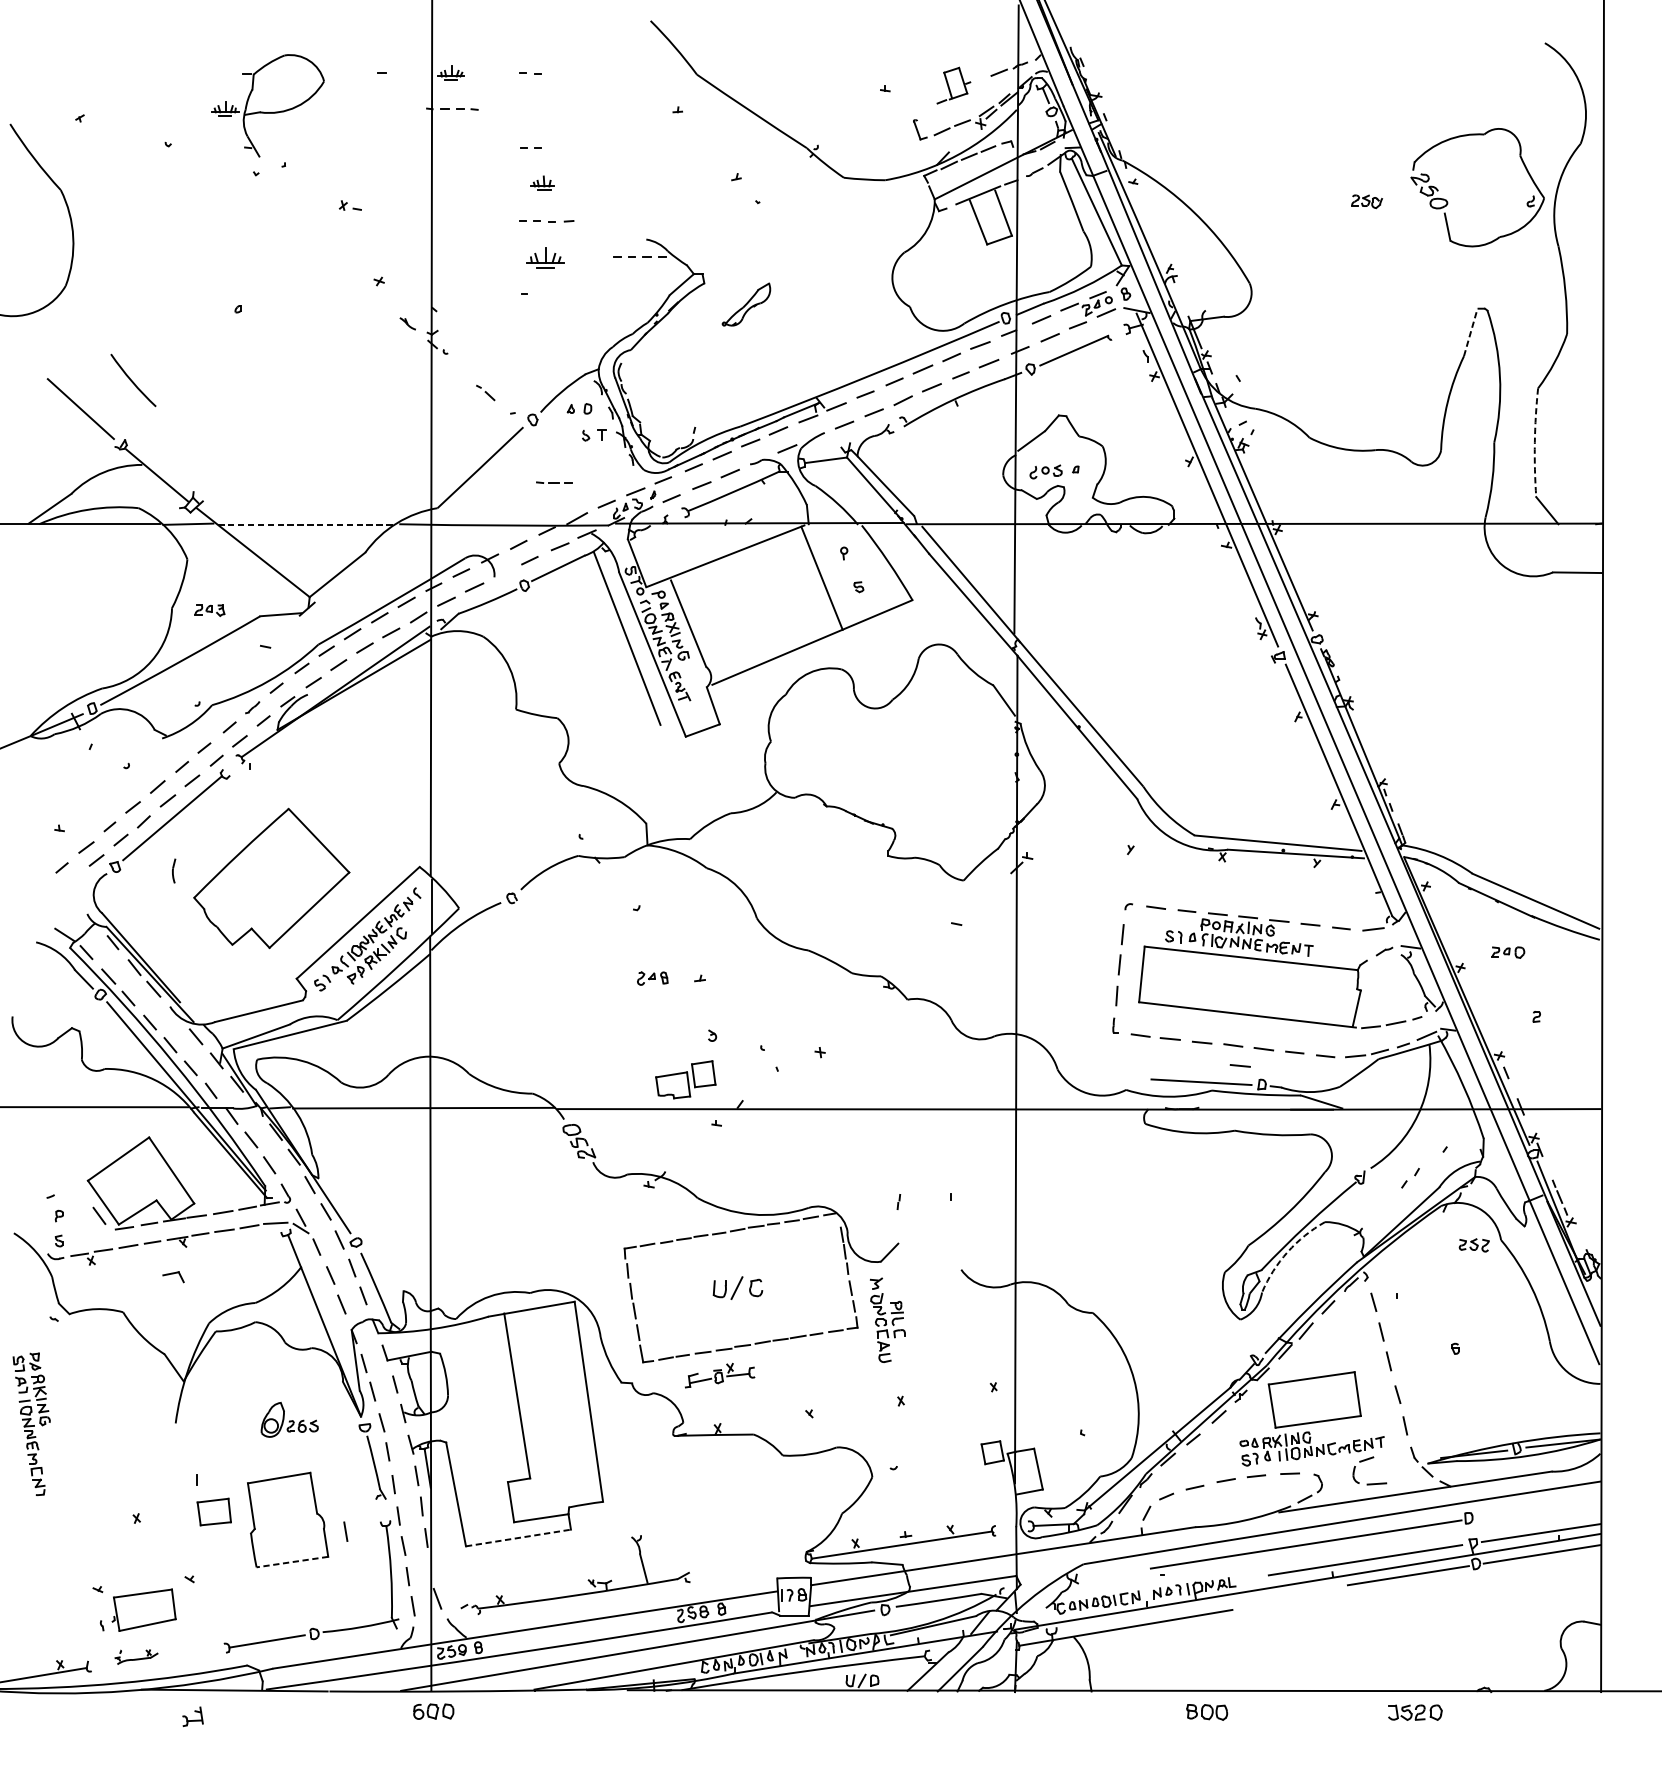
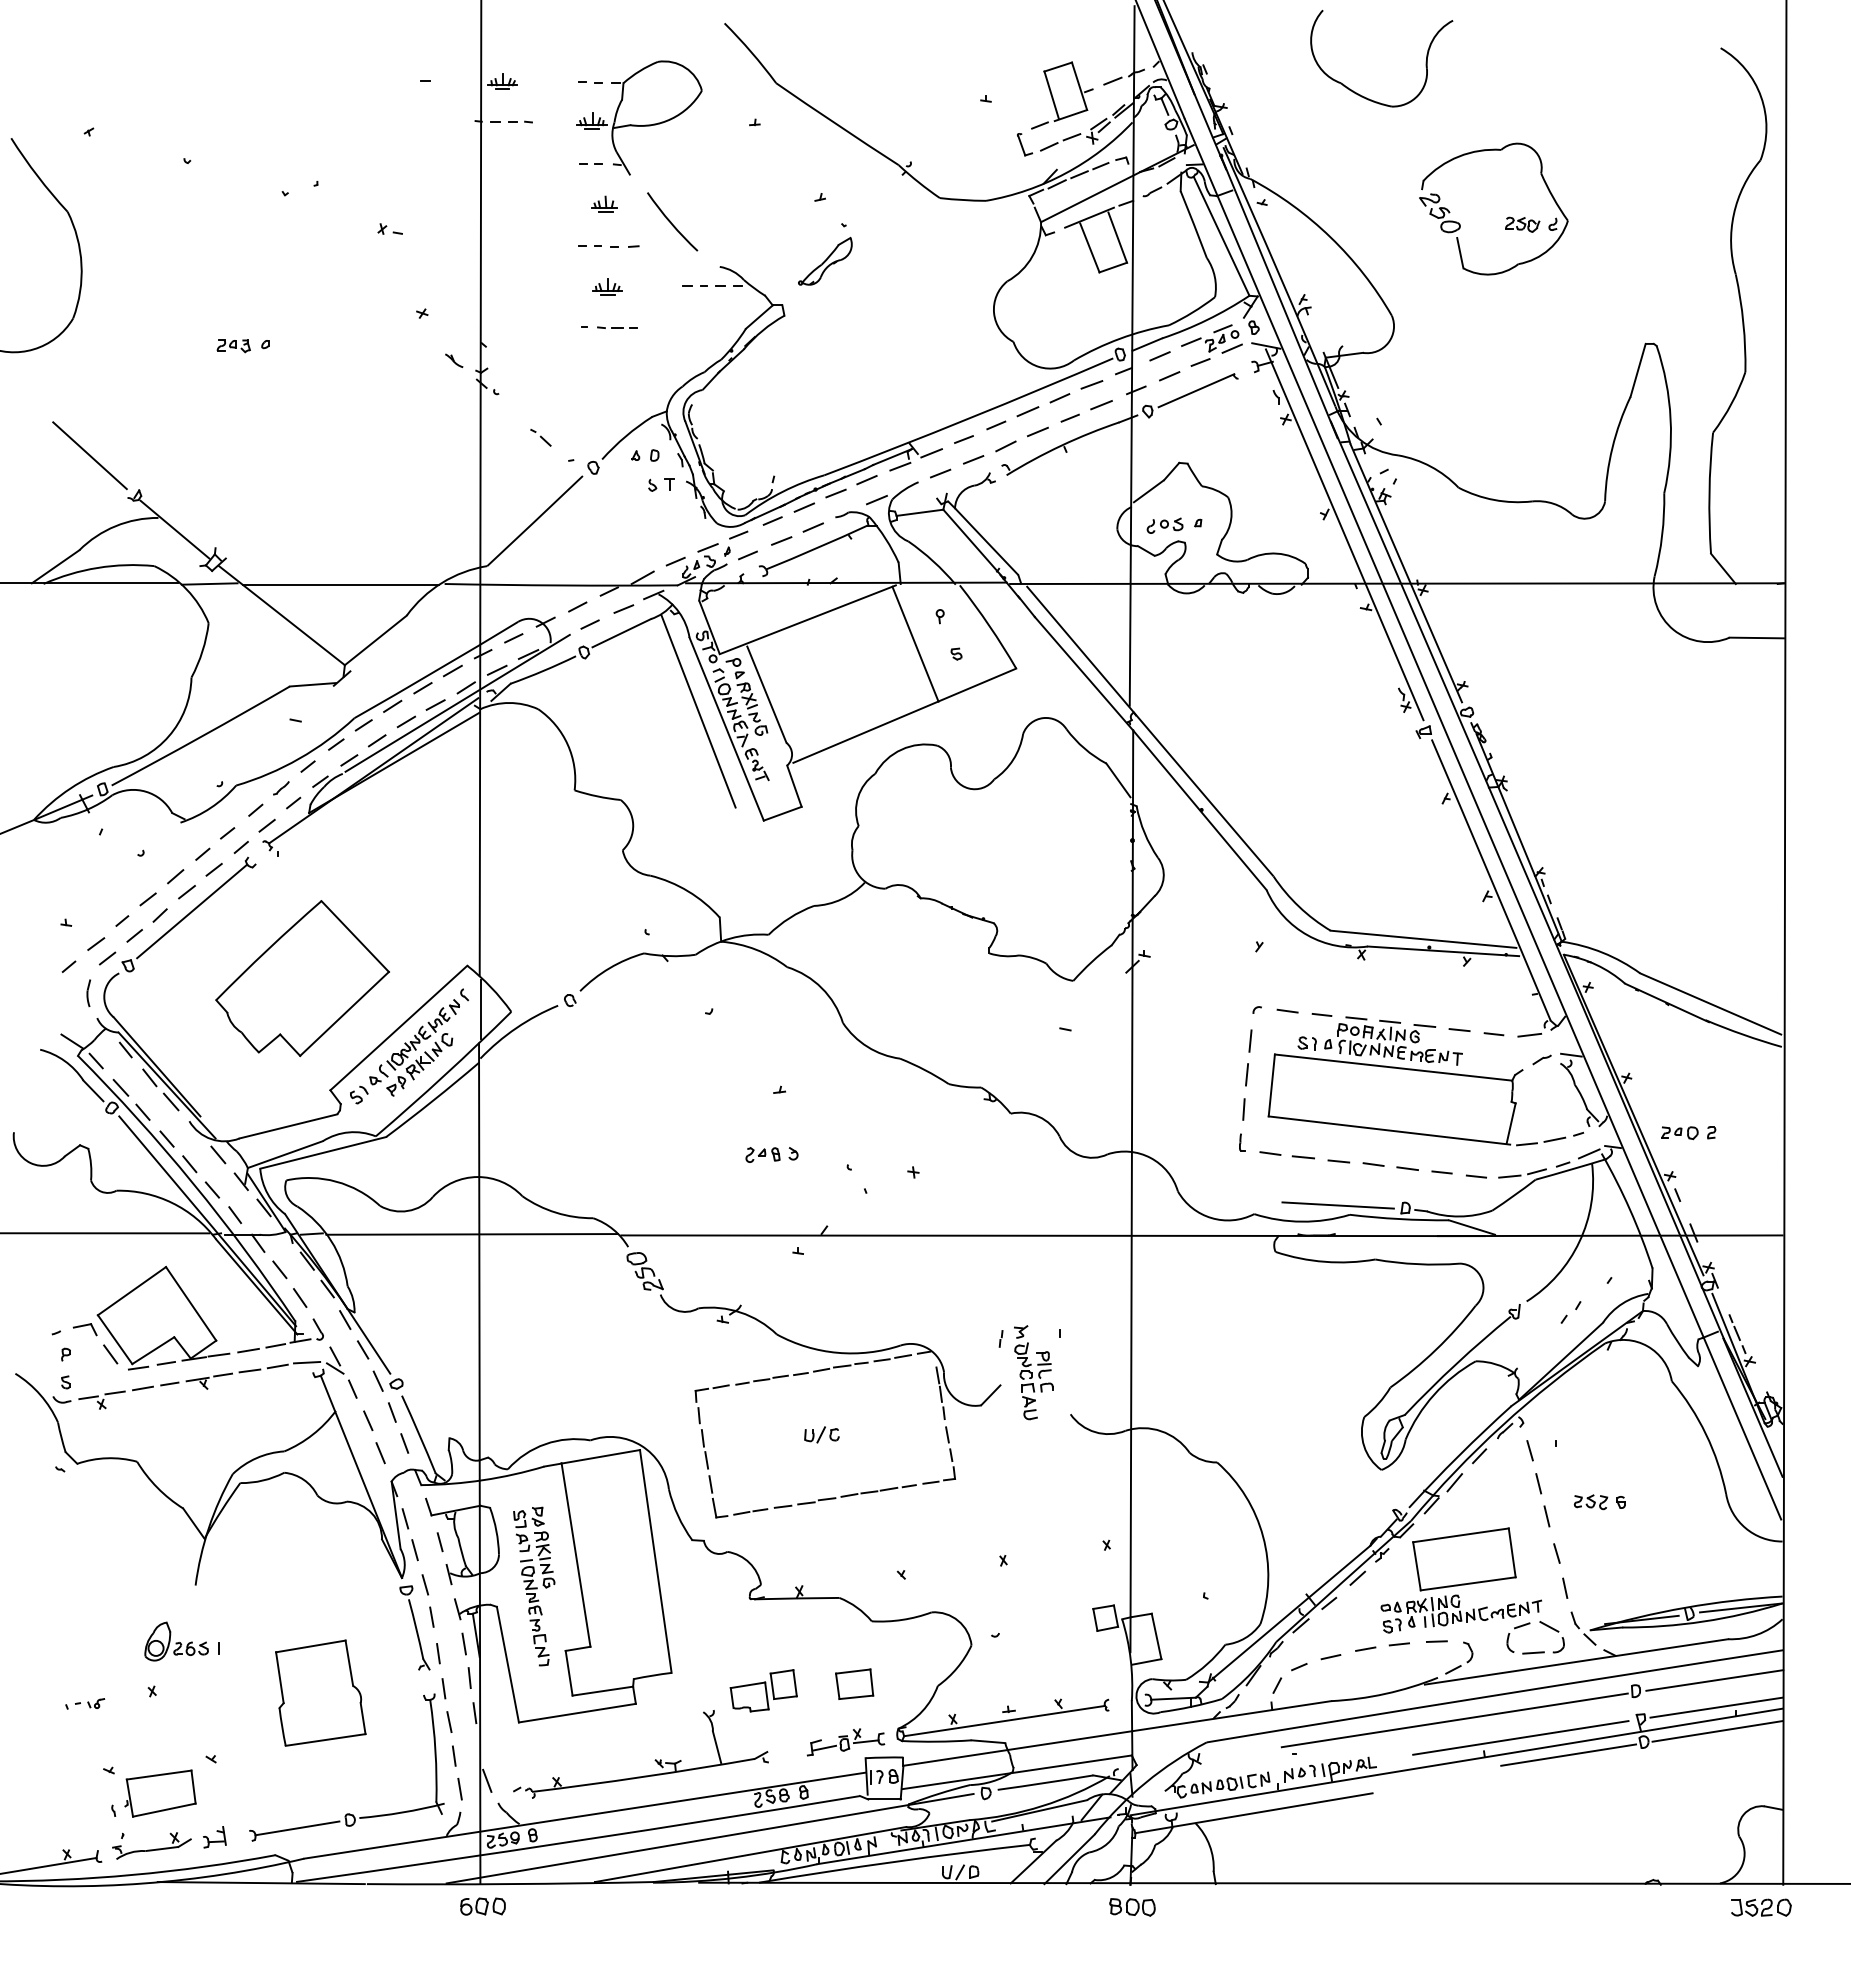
part: (953, 85) -> (1062, 95), size x1.67
part: (1223, 85) -> (1362, 95), added
part: (268, 105) -> (639, 117), moved
part: (1447, 201) -> (1460, 224), moved
part: (545, 257) -> (607, 286), size x0.71
part: (746, 303) -> (825, 260), moved
line: (1471, 332) -> (1638, 370), dashed -> solid
arc: (132, 380) -> (671, 221), moved
arc: (1534, 442) -> (1709, 493), dashed -> solid
part: (554, 482) -> (617, 327), moved
line: (306, 525) -> (341, 585), dashed -> solid
part: (209, 610) -> (233, 346), moved
line: (410, 630) -> (457, 702), added
part: (173, 871) -> (88, 993), moved
part: (1507, 952) -> (1679, 1133), moved
part: (652, 978) -> (762, 1154), moved
line: (1239, 1066) -> (1380, 1187), removed
part: (685, 1079) -> (763, 1690), moved
part: (1473, 1245) -> (1590, 1502), moved
arc: (1287, 1251) -> (1434, 1394), dashed -> solid
part: (172, 1277) -> (84, 1329), moved
part: (737, 1287) -> (821, 1434), size x0.62
part: (887, 1320) -> (1033, 1372), moved
part: (719, 1375) -> (845, 1742), moved
part: (289, 1419) -> (176, 1641), moved
part: (31, 1424) -> (534, 1586), moved
part: (1396, 1464) -> (1555, 1631), added
line: (1539, 1508) -> (1714, 1680), added
part: (214, 1511) -> (854, 1683), moved
part: (76, 1529) -> (85, 1703), added
line: (345, 1531) -> (384, 1705), removed
line: (518, 1538) -> (577, 1713), dashed -> solid
line: (292, 1562) -> (325, 1740), dashed -> solid
part: (136, 1656) -> (151, 1845), size x1.67
part: (1207, 1712) -> (1132, 1907), moved
part: (1415, 1712) -> (1761, 1907), moved
part: (192, 1716) -> (214, 1837), moved

